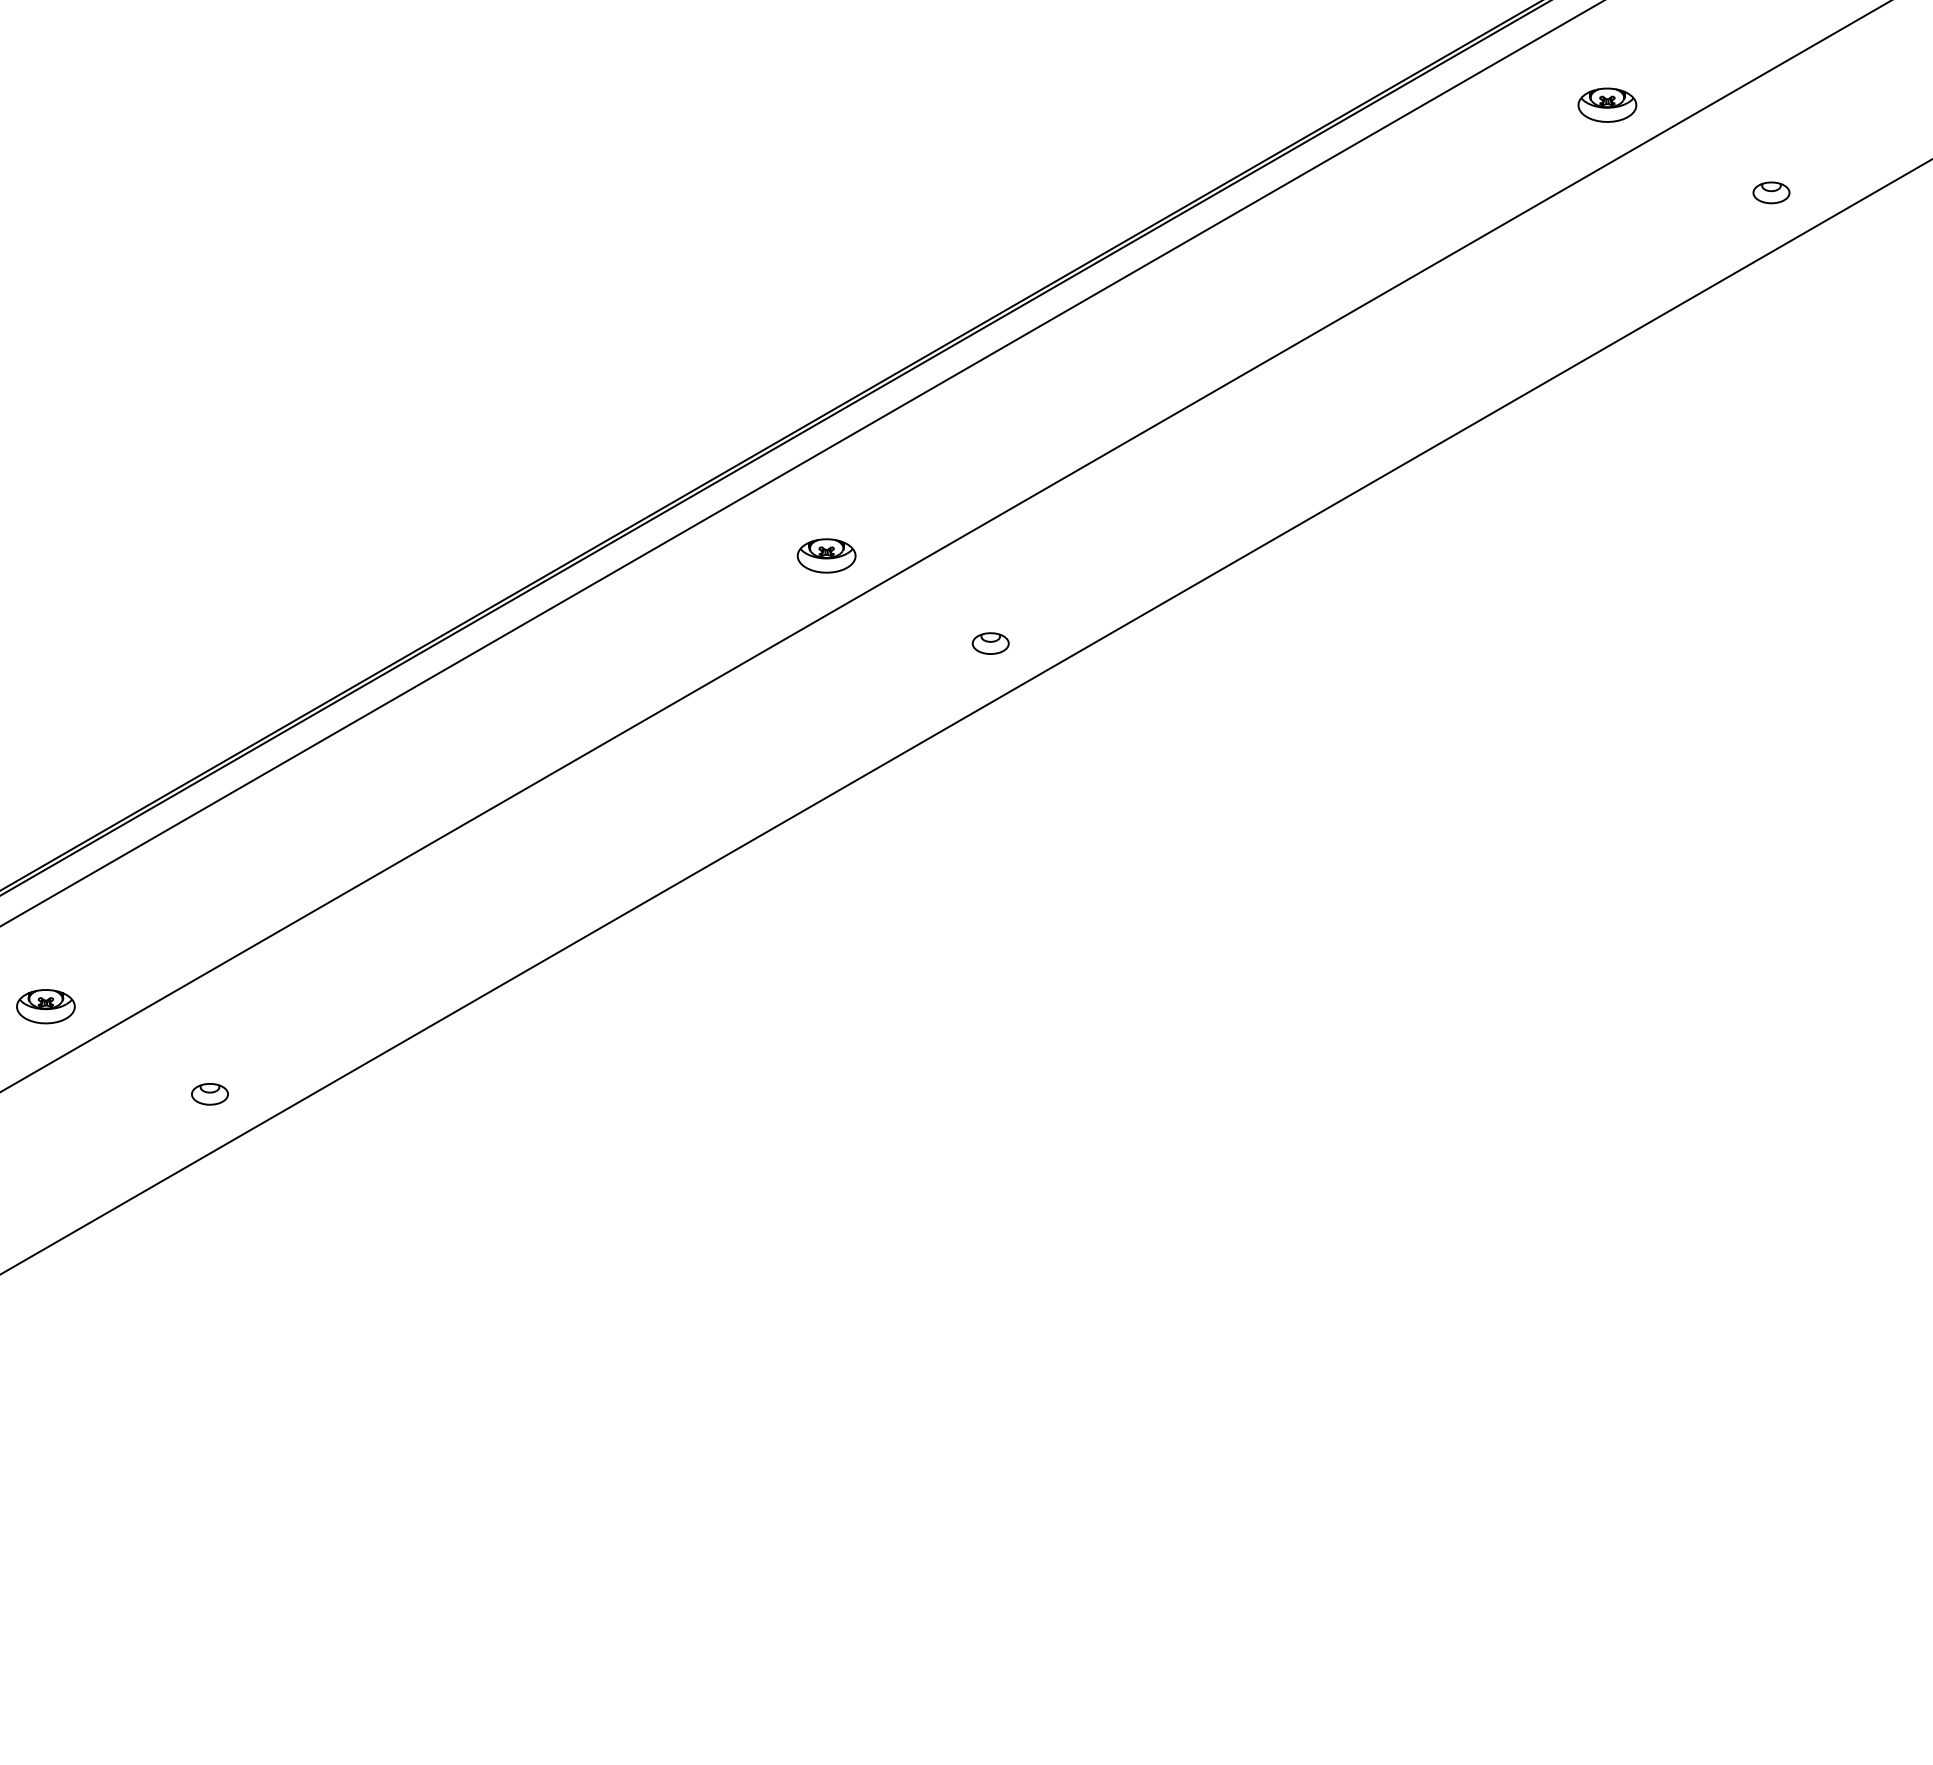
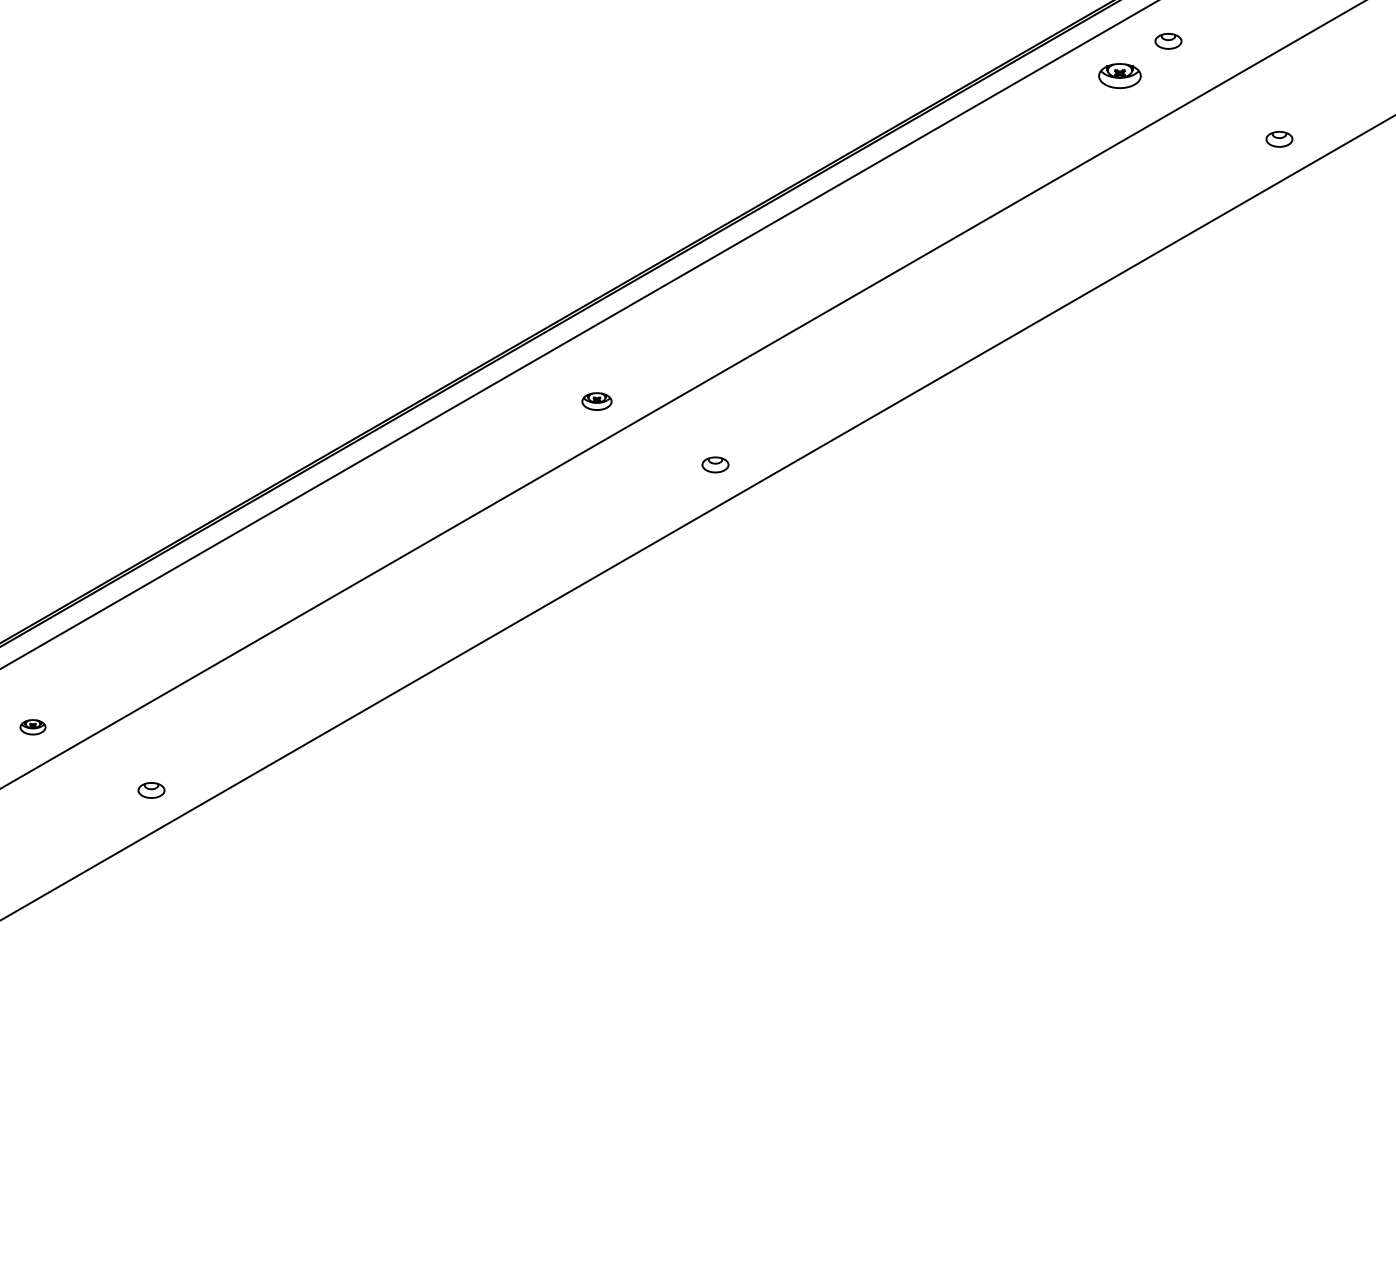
part: (1617, 57) -> (1168, 41), added
part: (1606, 104) -> (1119, 75), moved
part: (825, 555) -> (596, 401), size x0.7
part: (45, 1007) -> (32, 727), size x0.6

